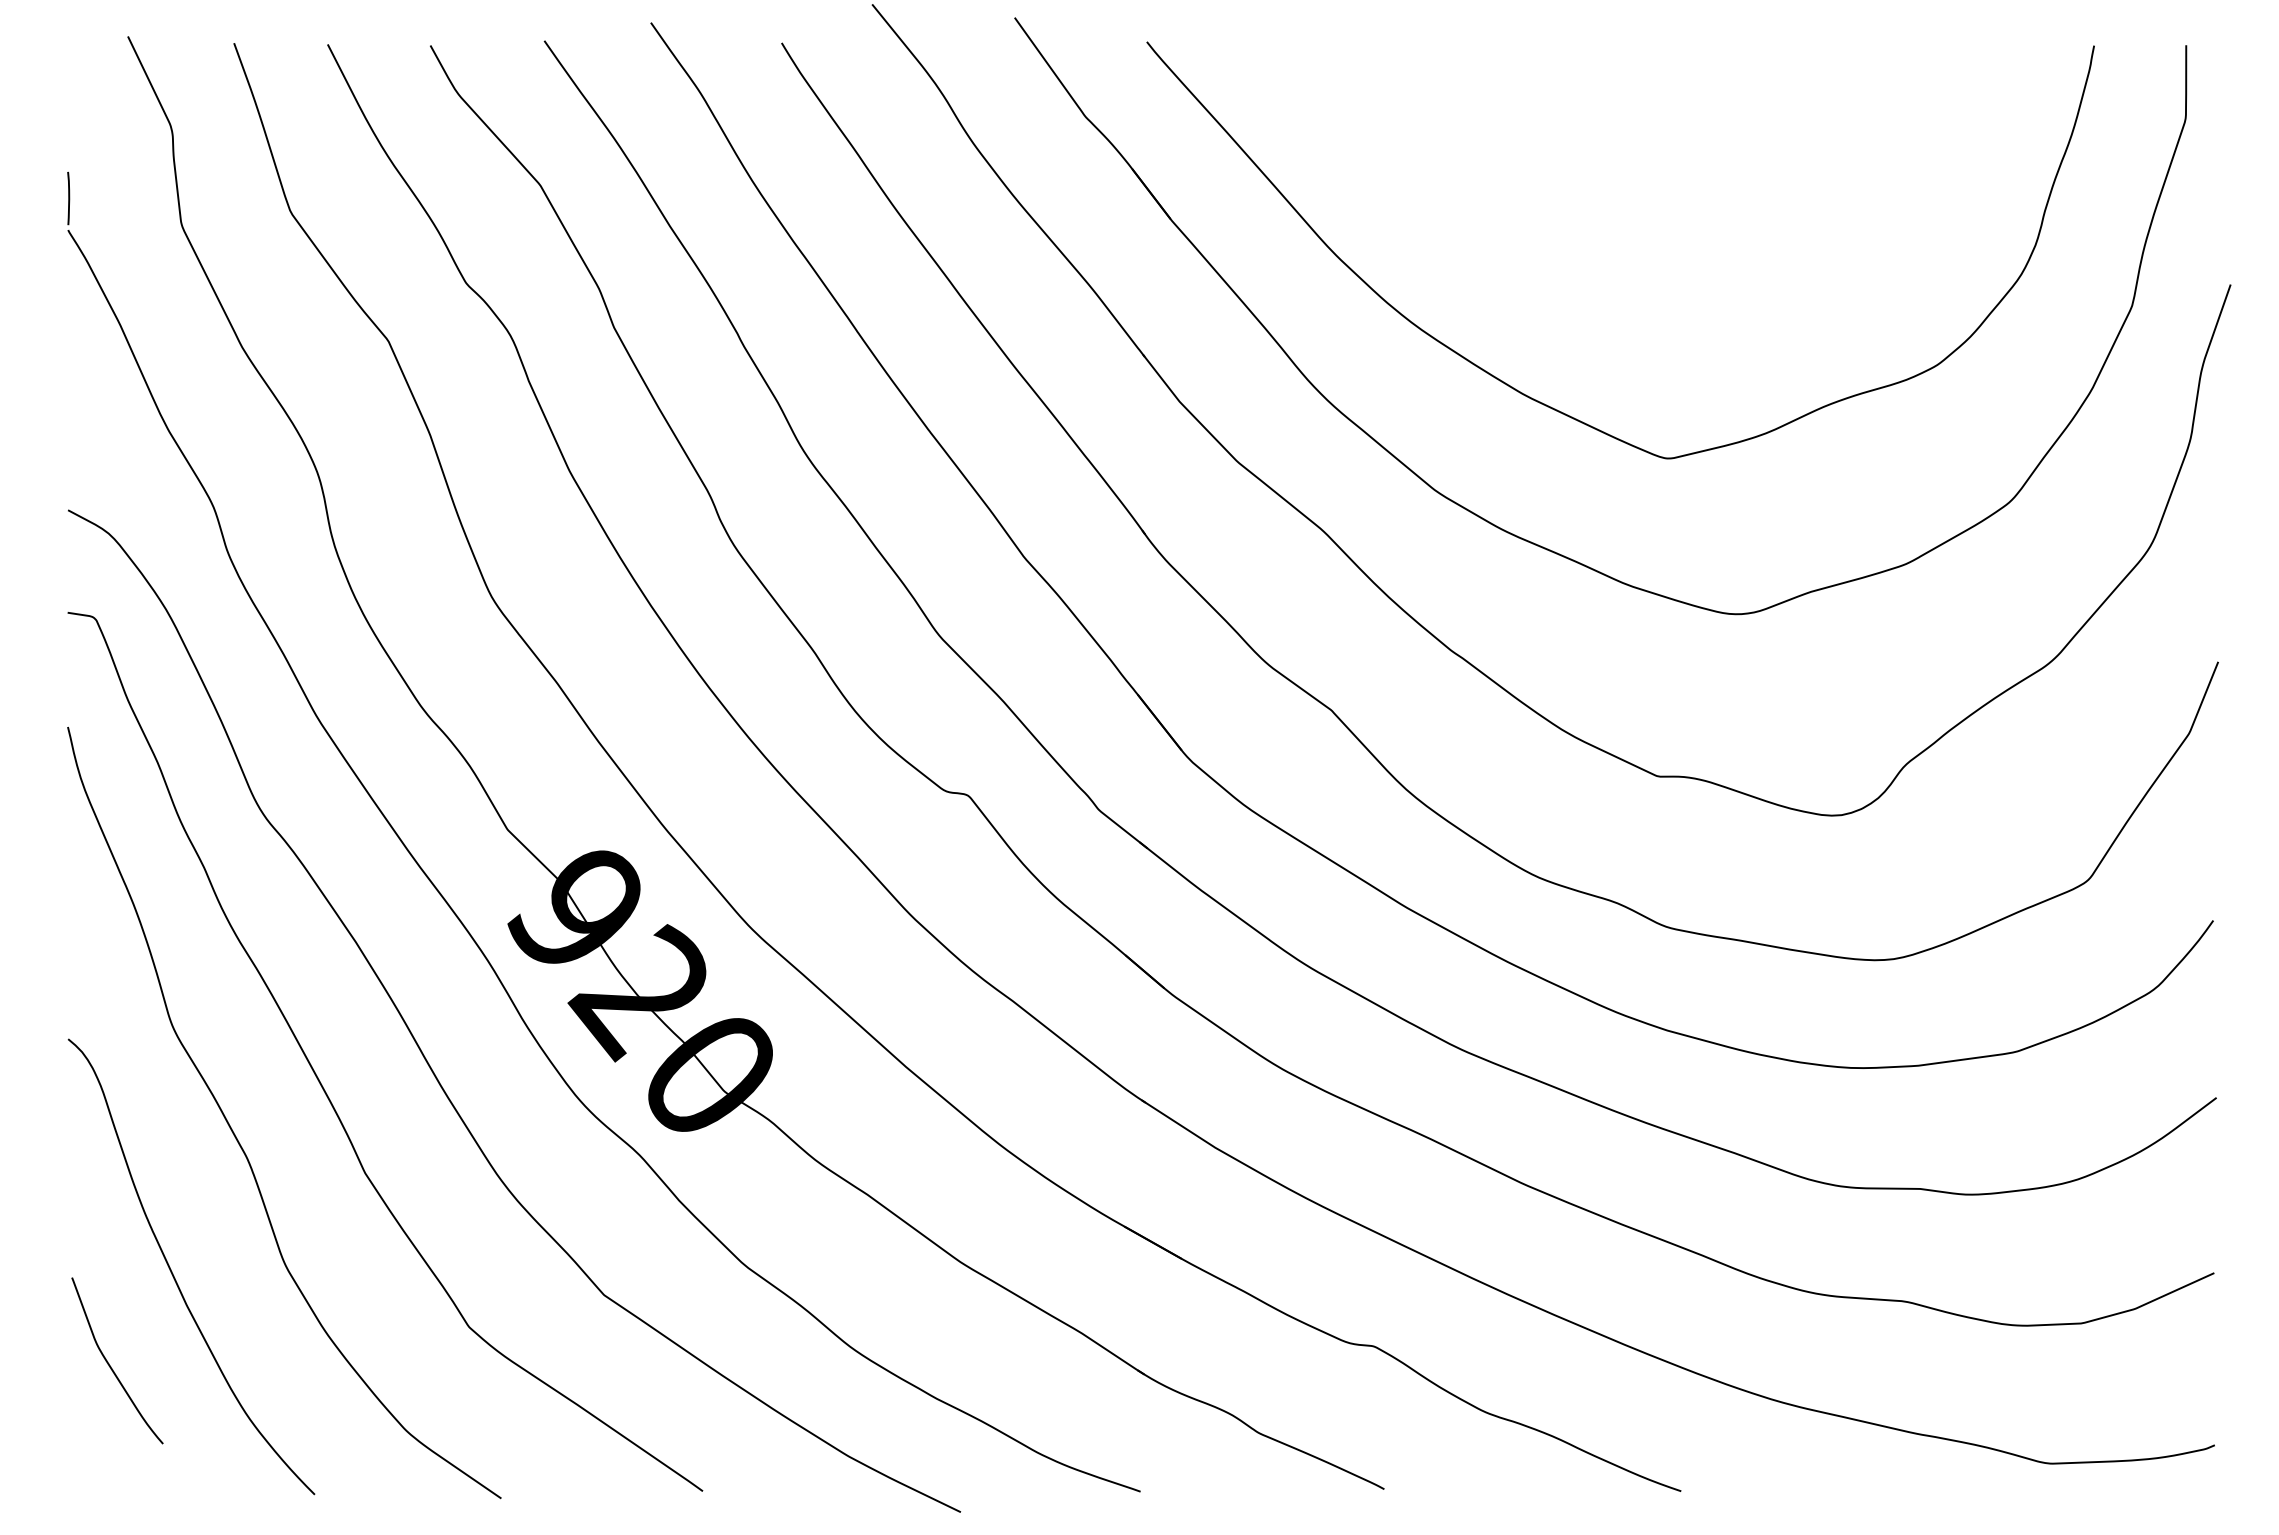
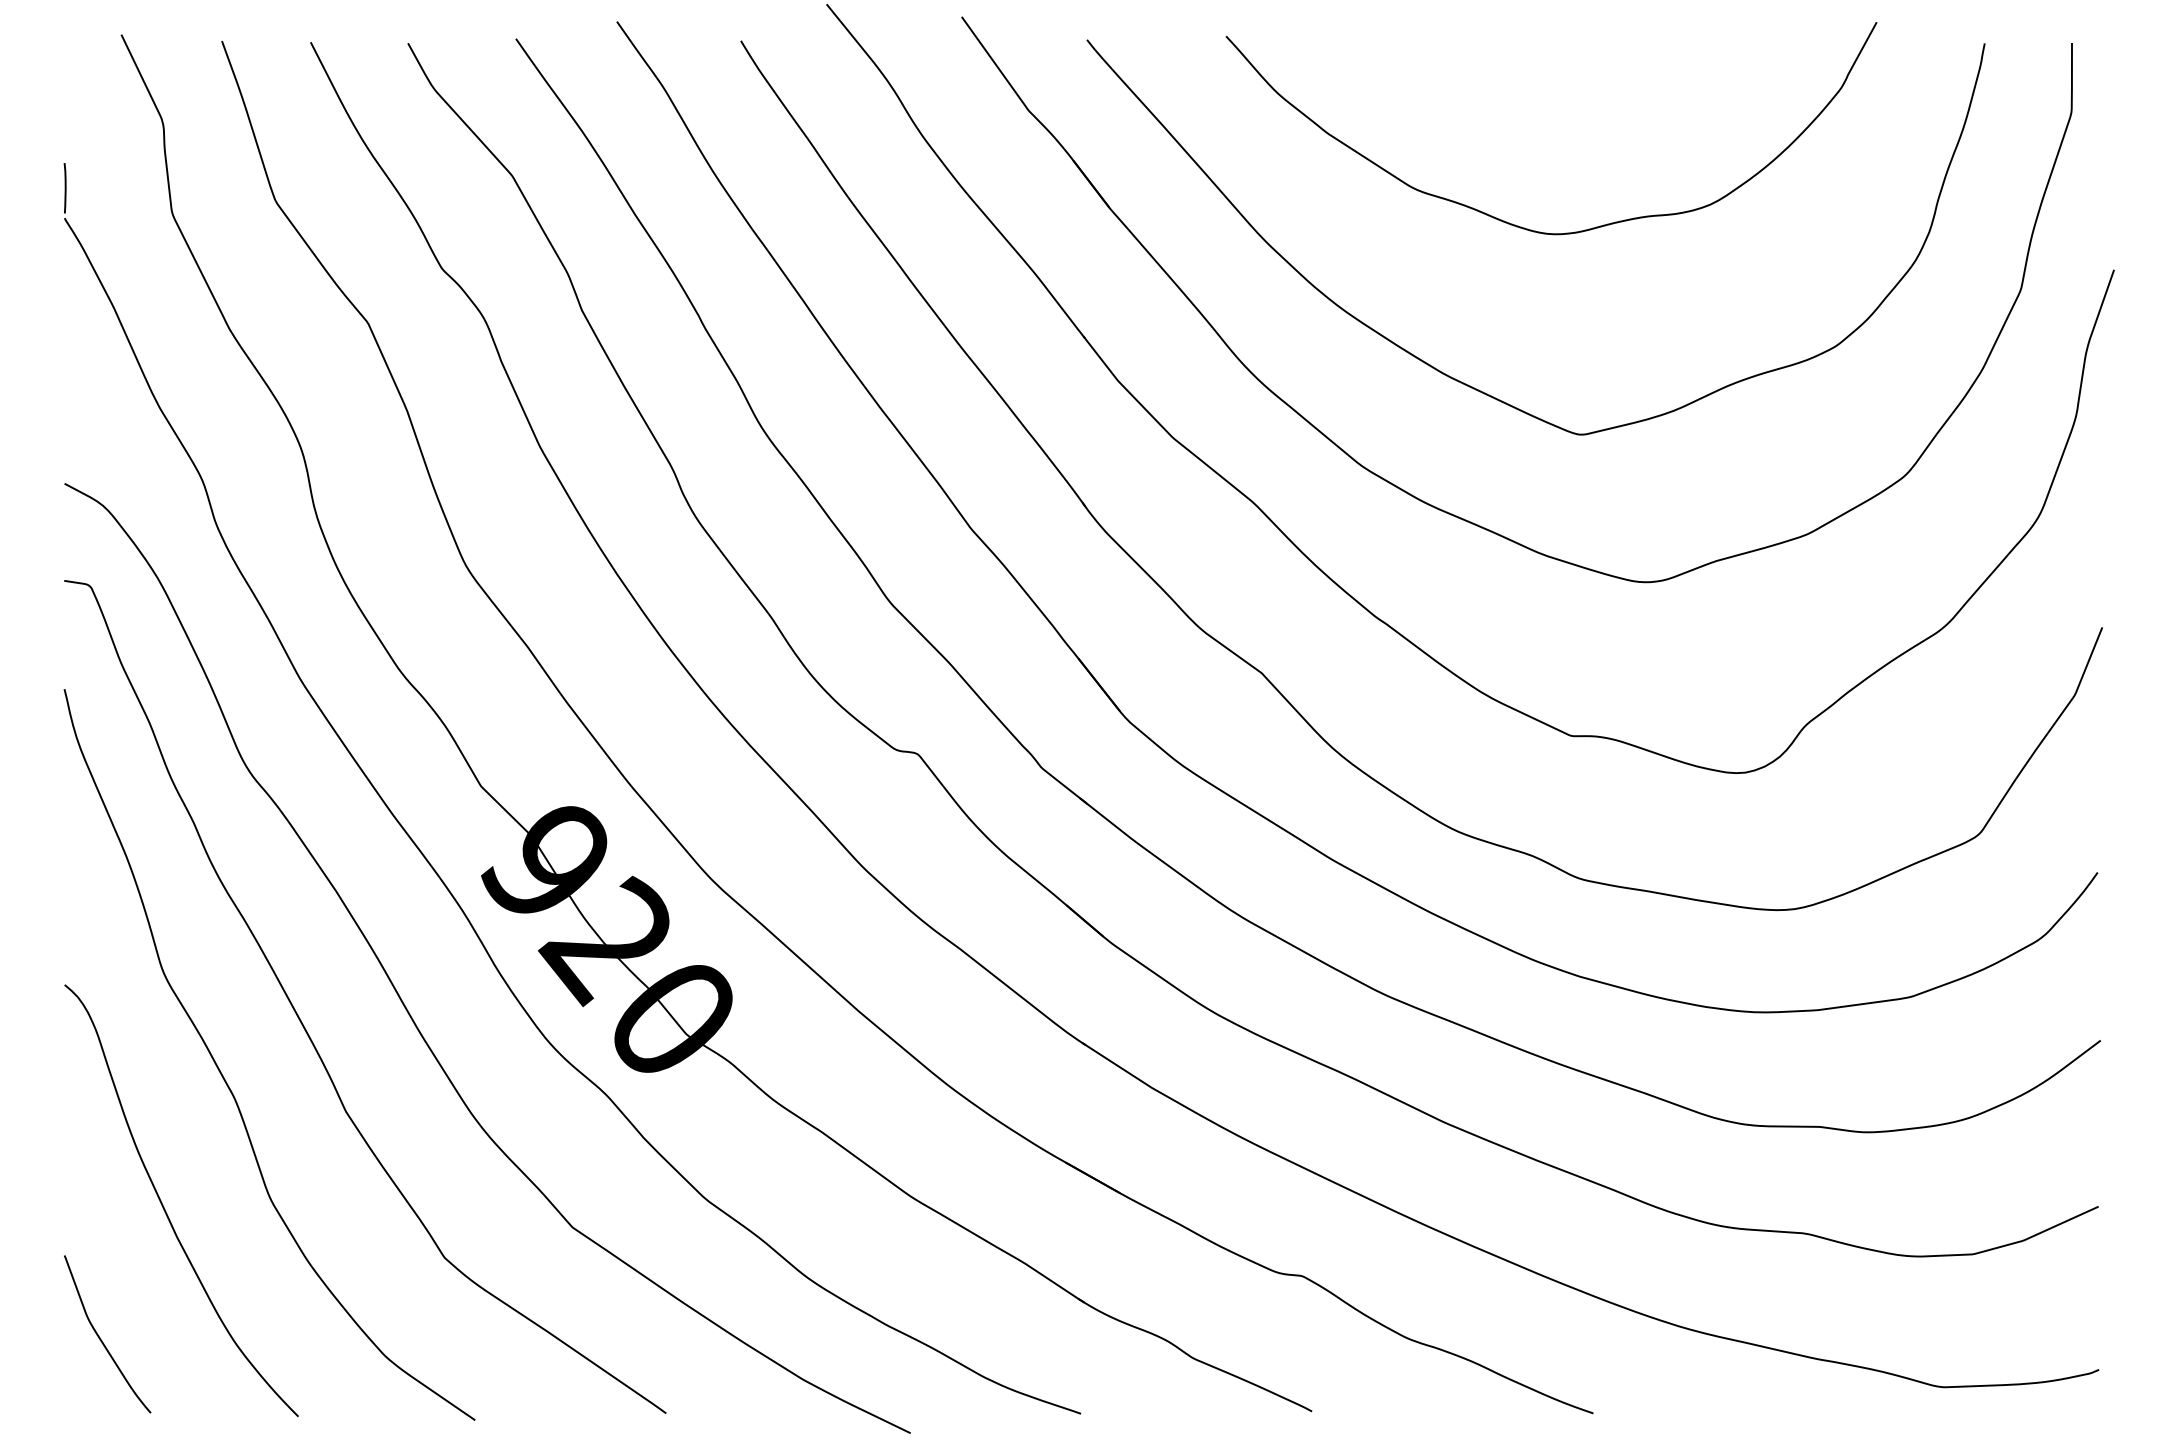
curve: (1607, 239) -> (1523, 227), added
curve: (111, 1366) -> (101, 1339), moved

